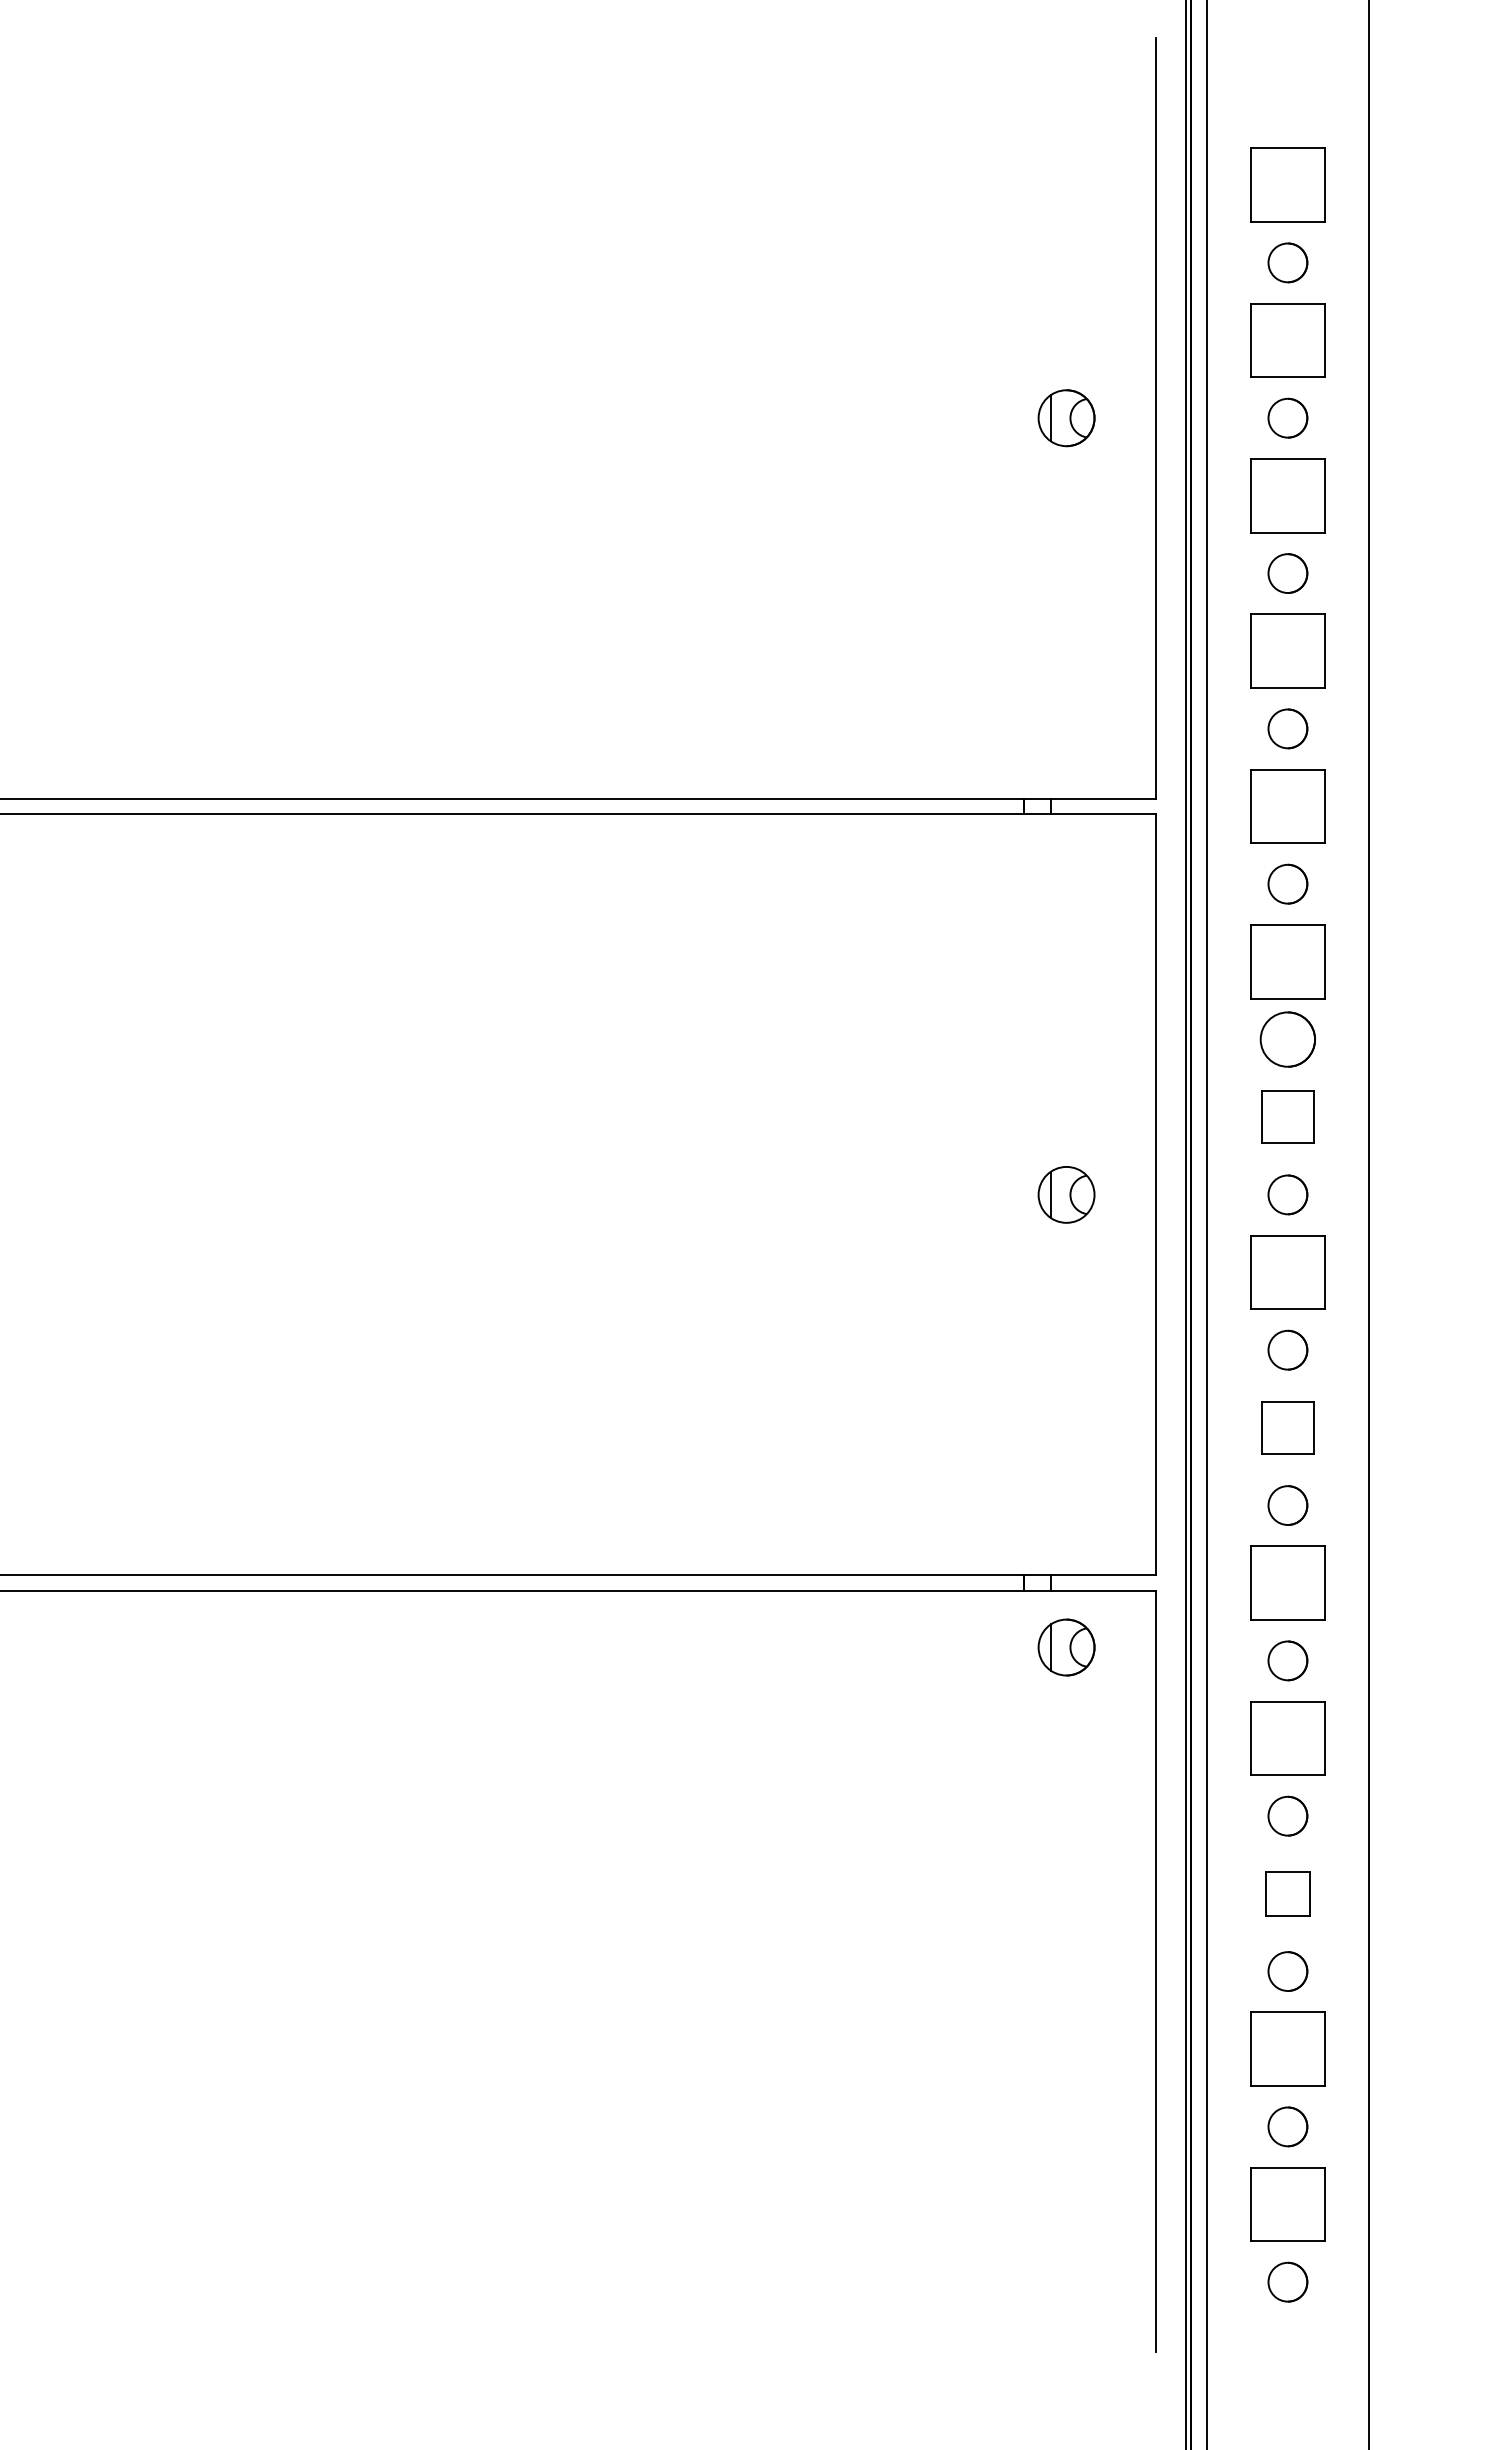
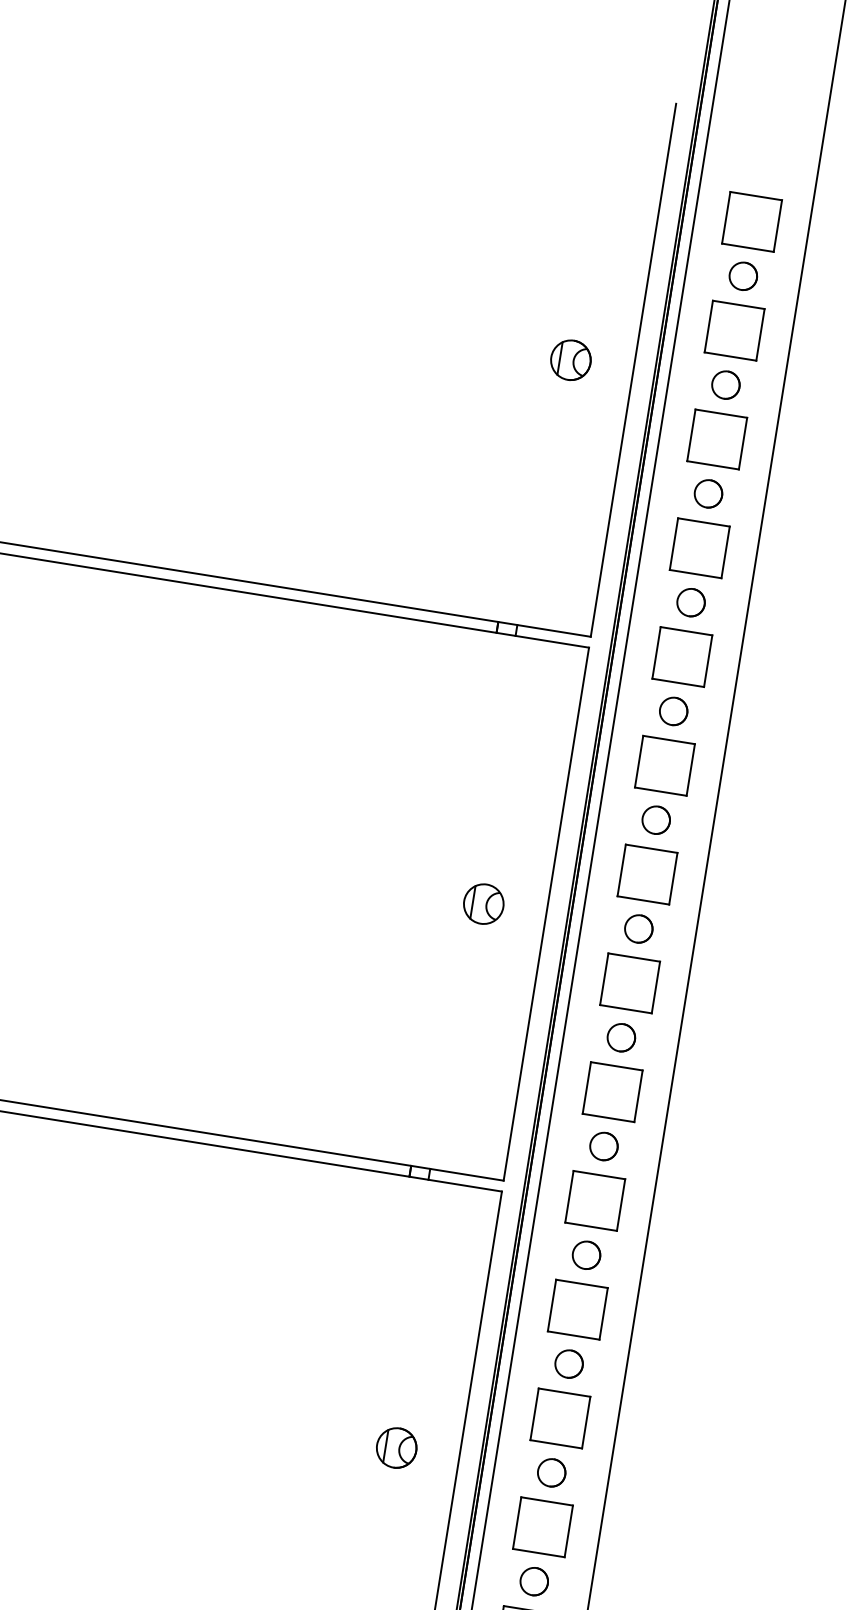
part: (1287, 1039) -> (655, 820), size x0.71
part: (1287, 1116) -> (647, 874), size x1.43
part: (1287, 1427) -> (612, 1091), size x1.43
part: (1066, 1647) -> (396, 1447), moved
part: (1287, 1893) -> (560, 1418), size x1.67

